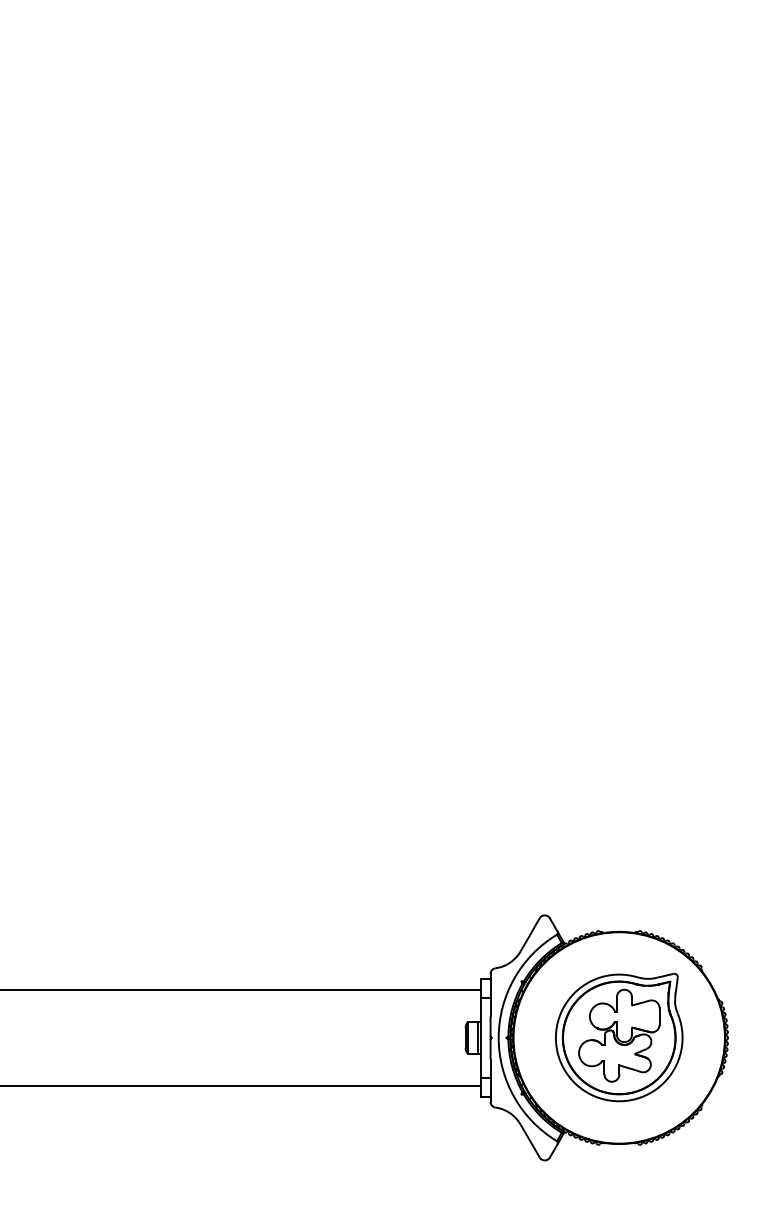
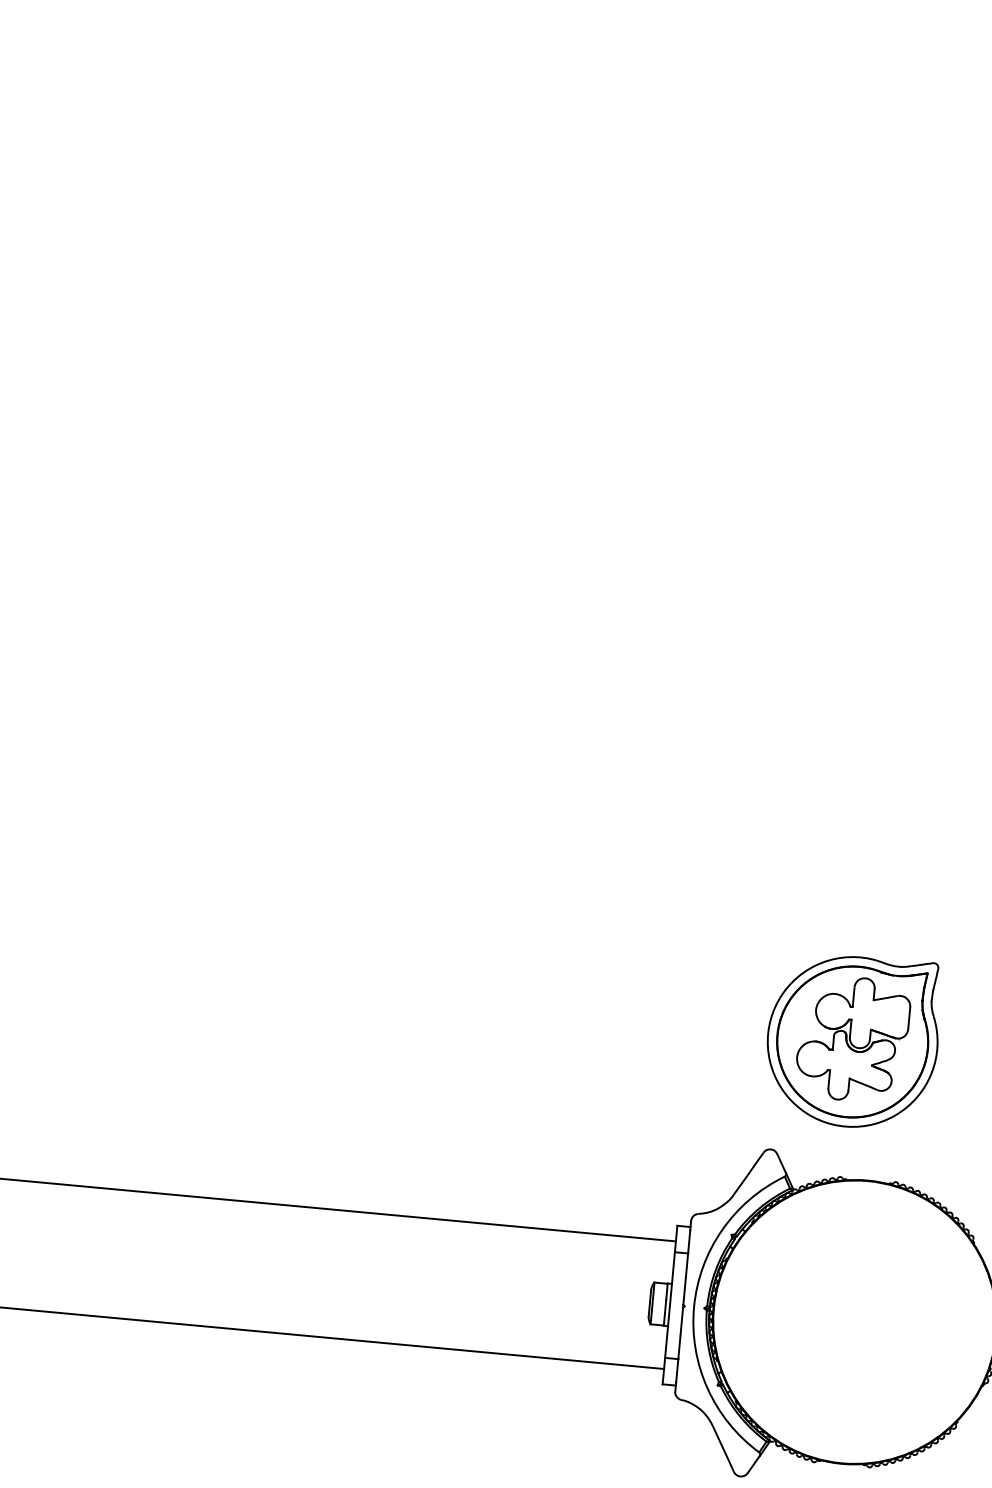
part: (619, 1037) -> (853, 1041), moved

